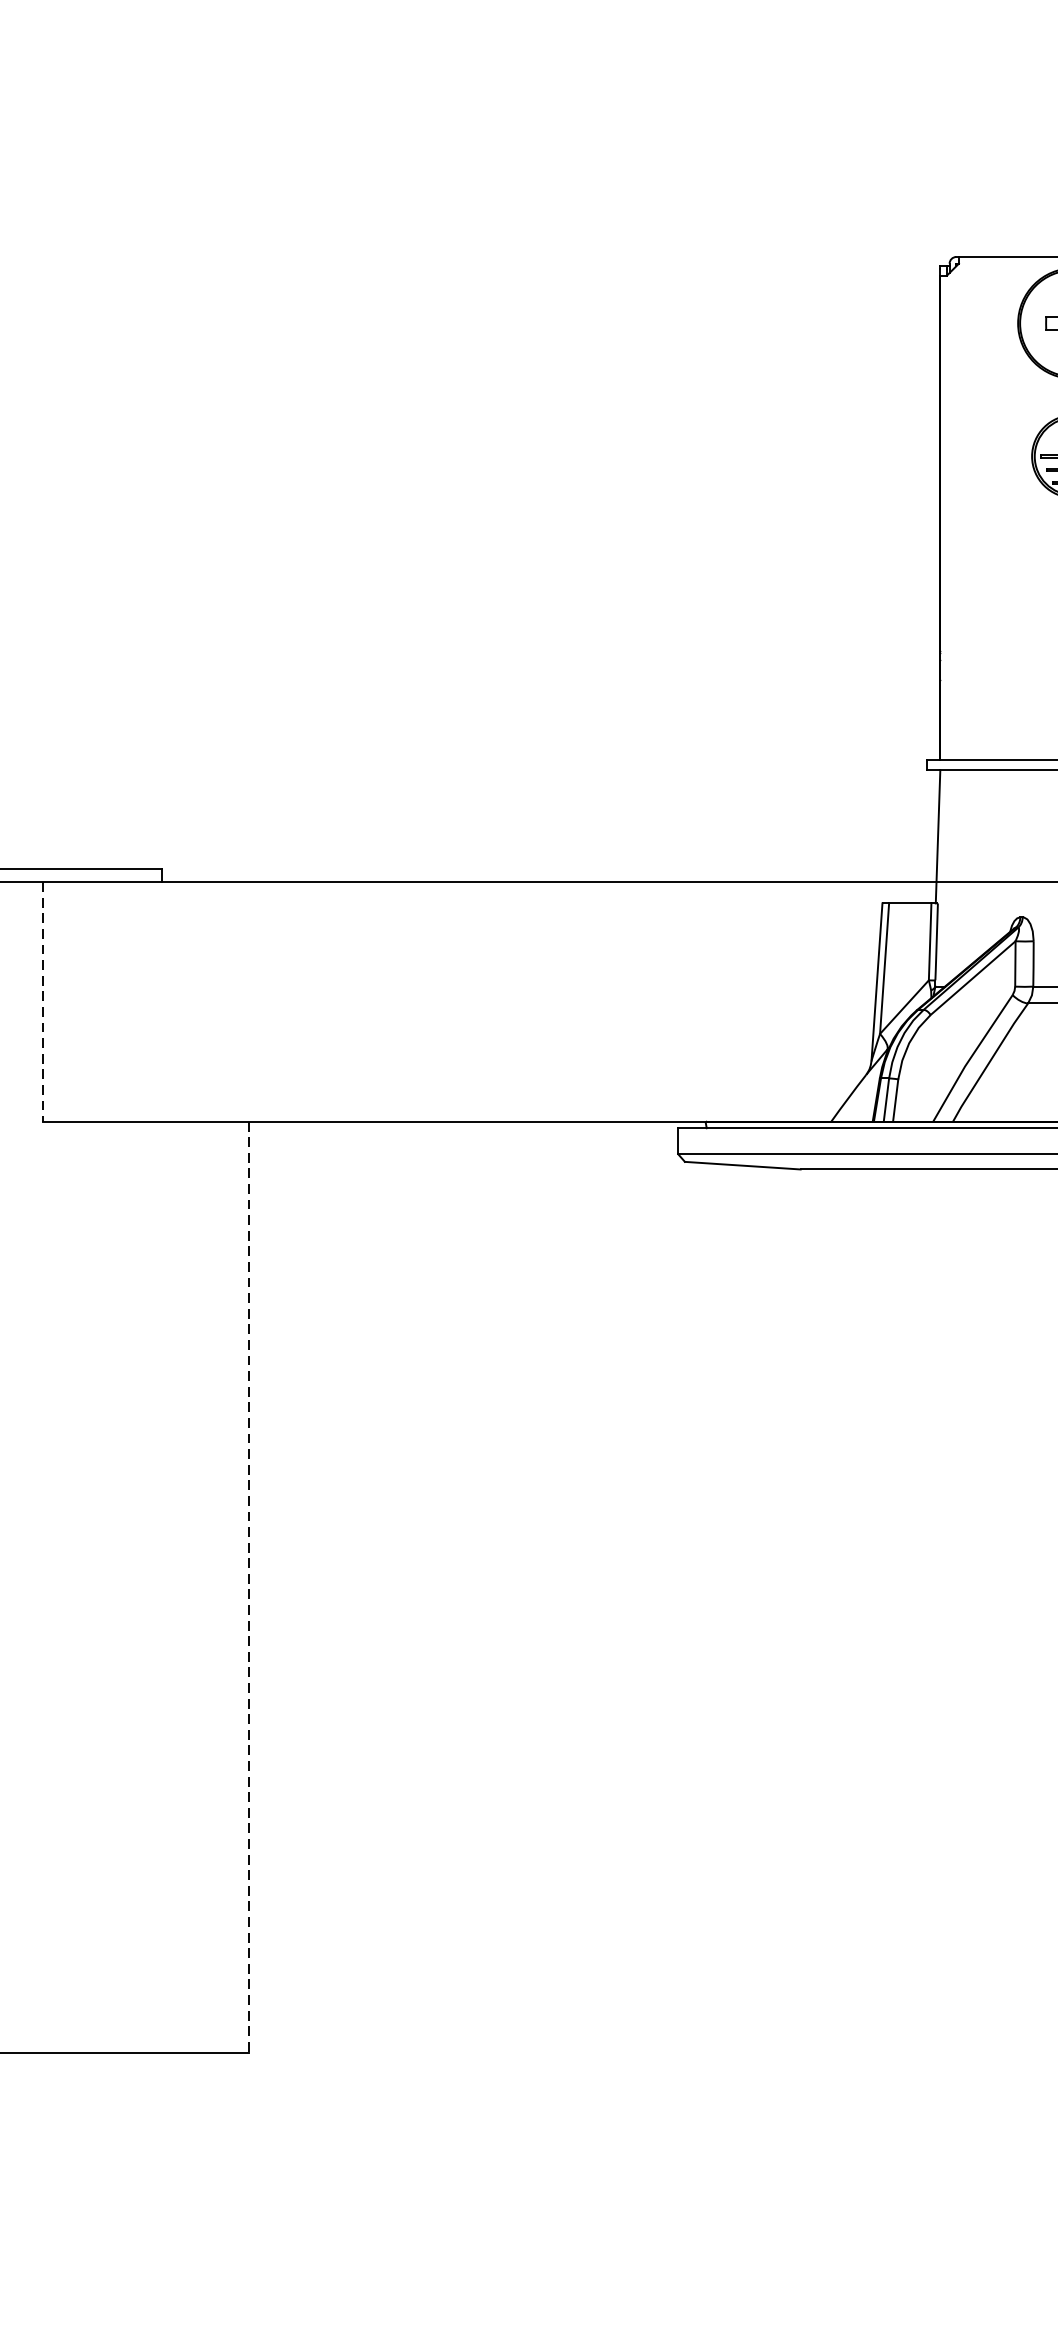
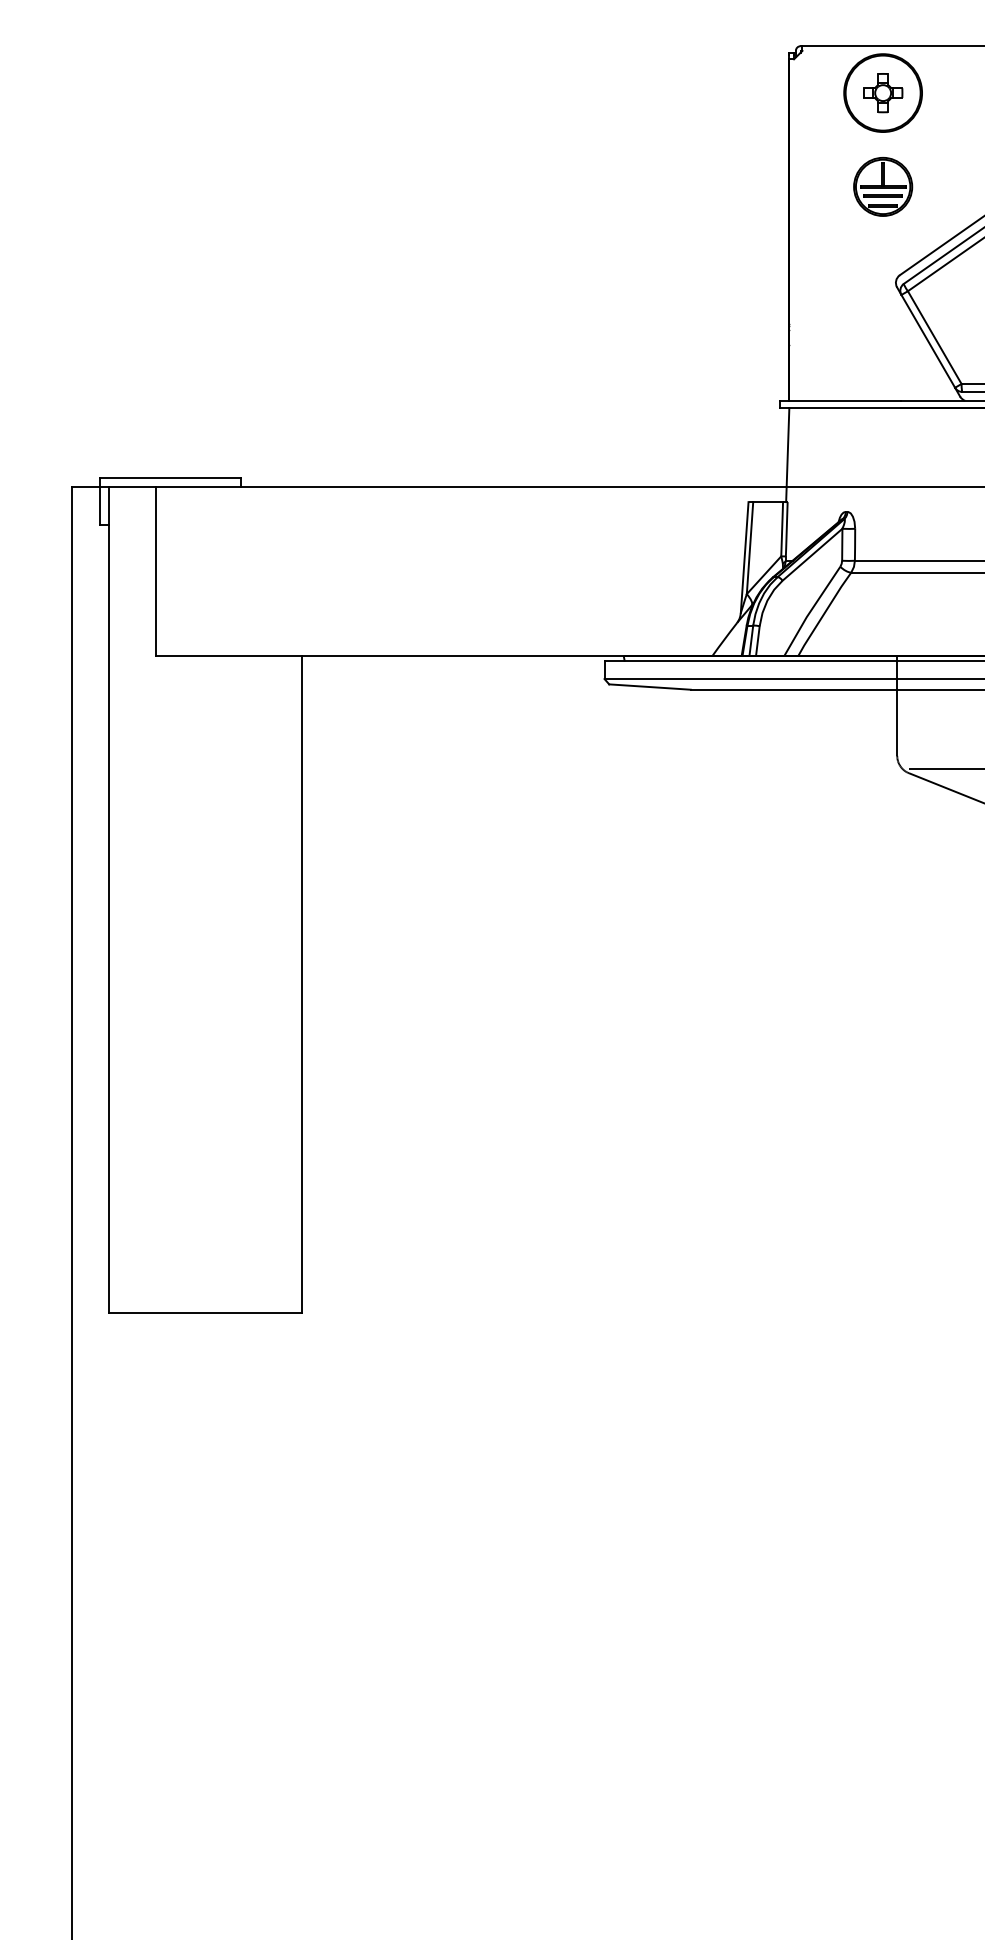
line: (43, 1003) -> (156, 572), dashed -> solid
line: (248, 1587) -> (301, 984), dashed -> solid

